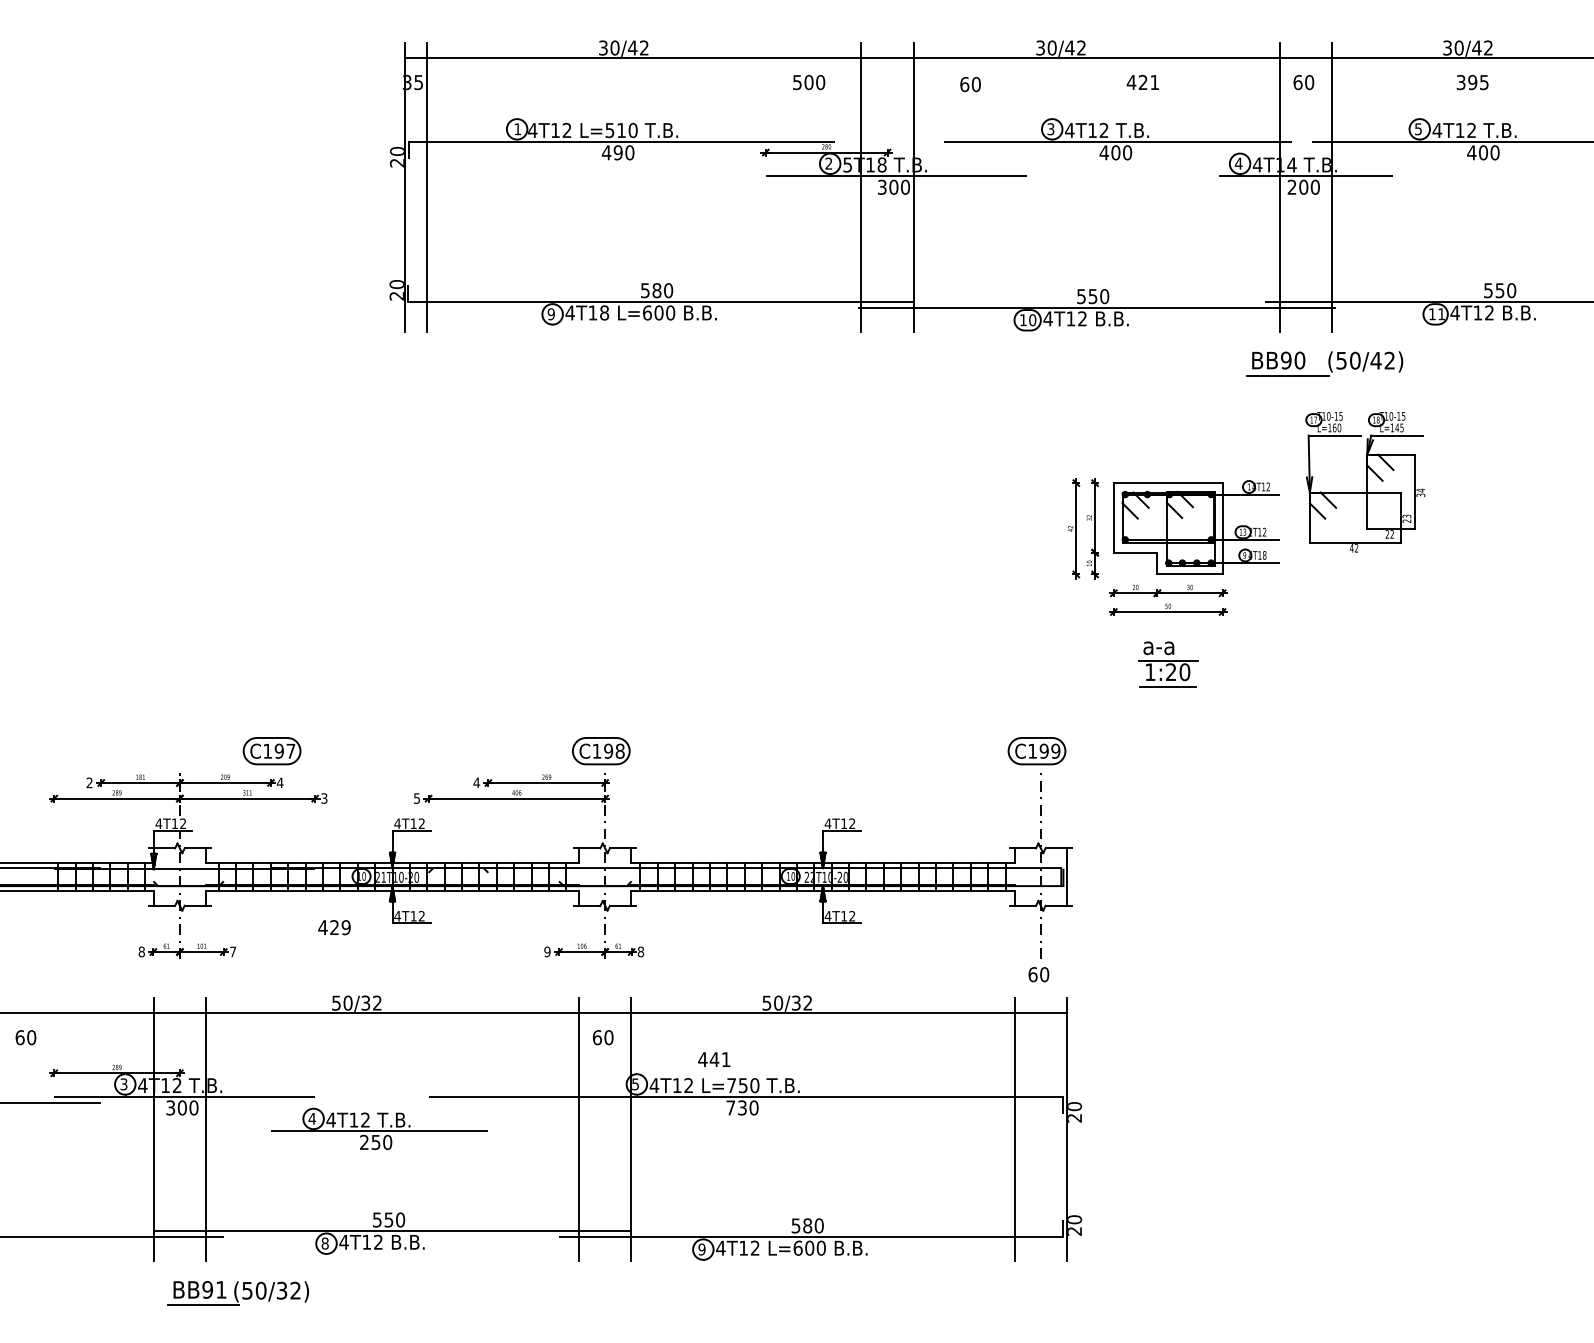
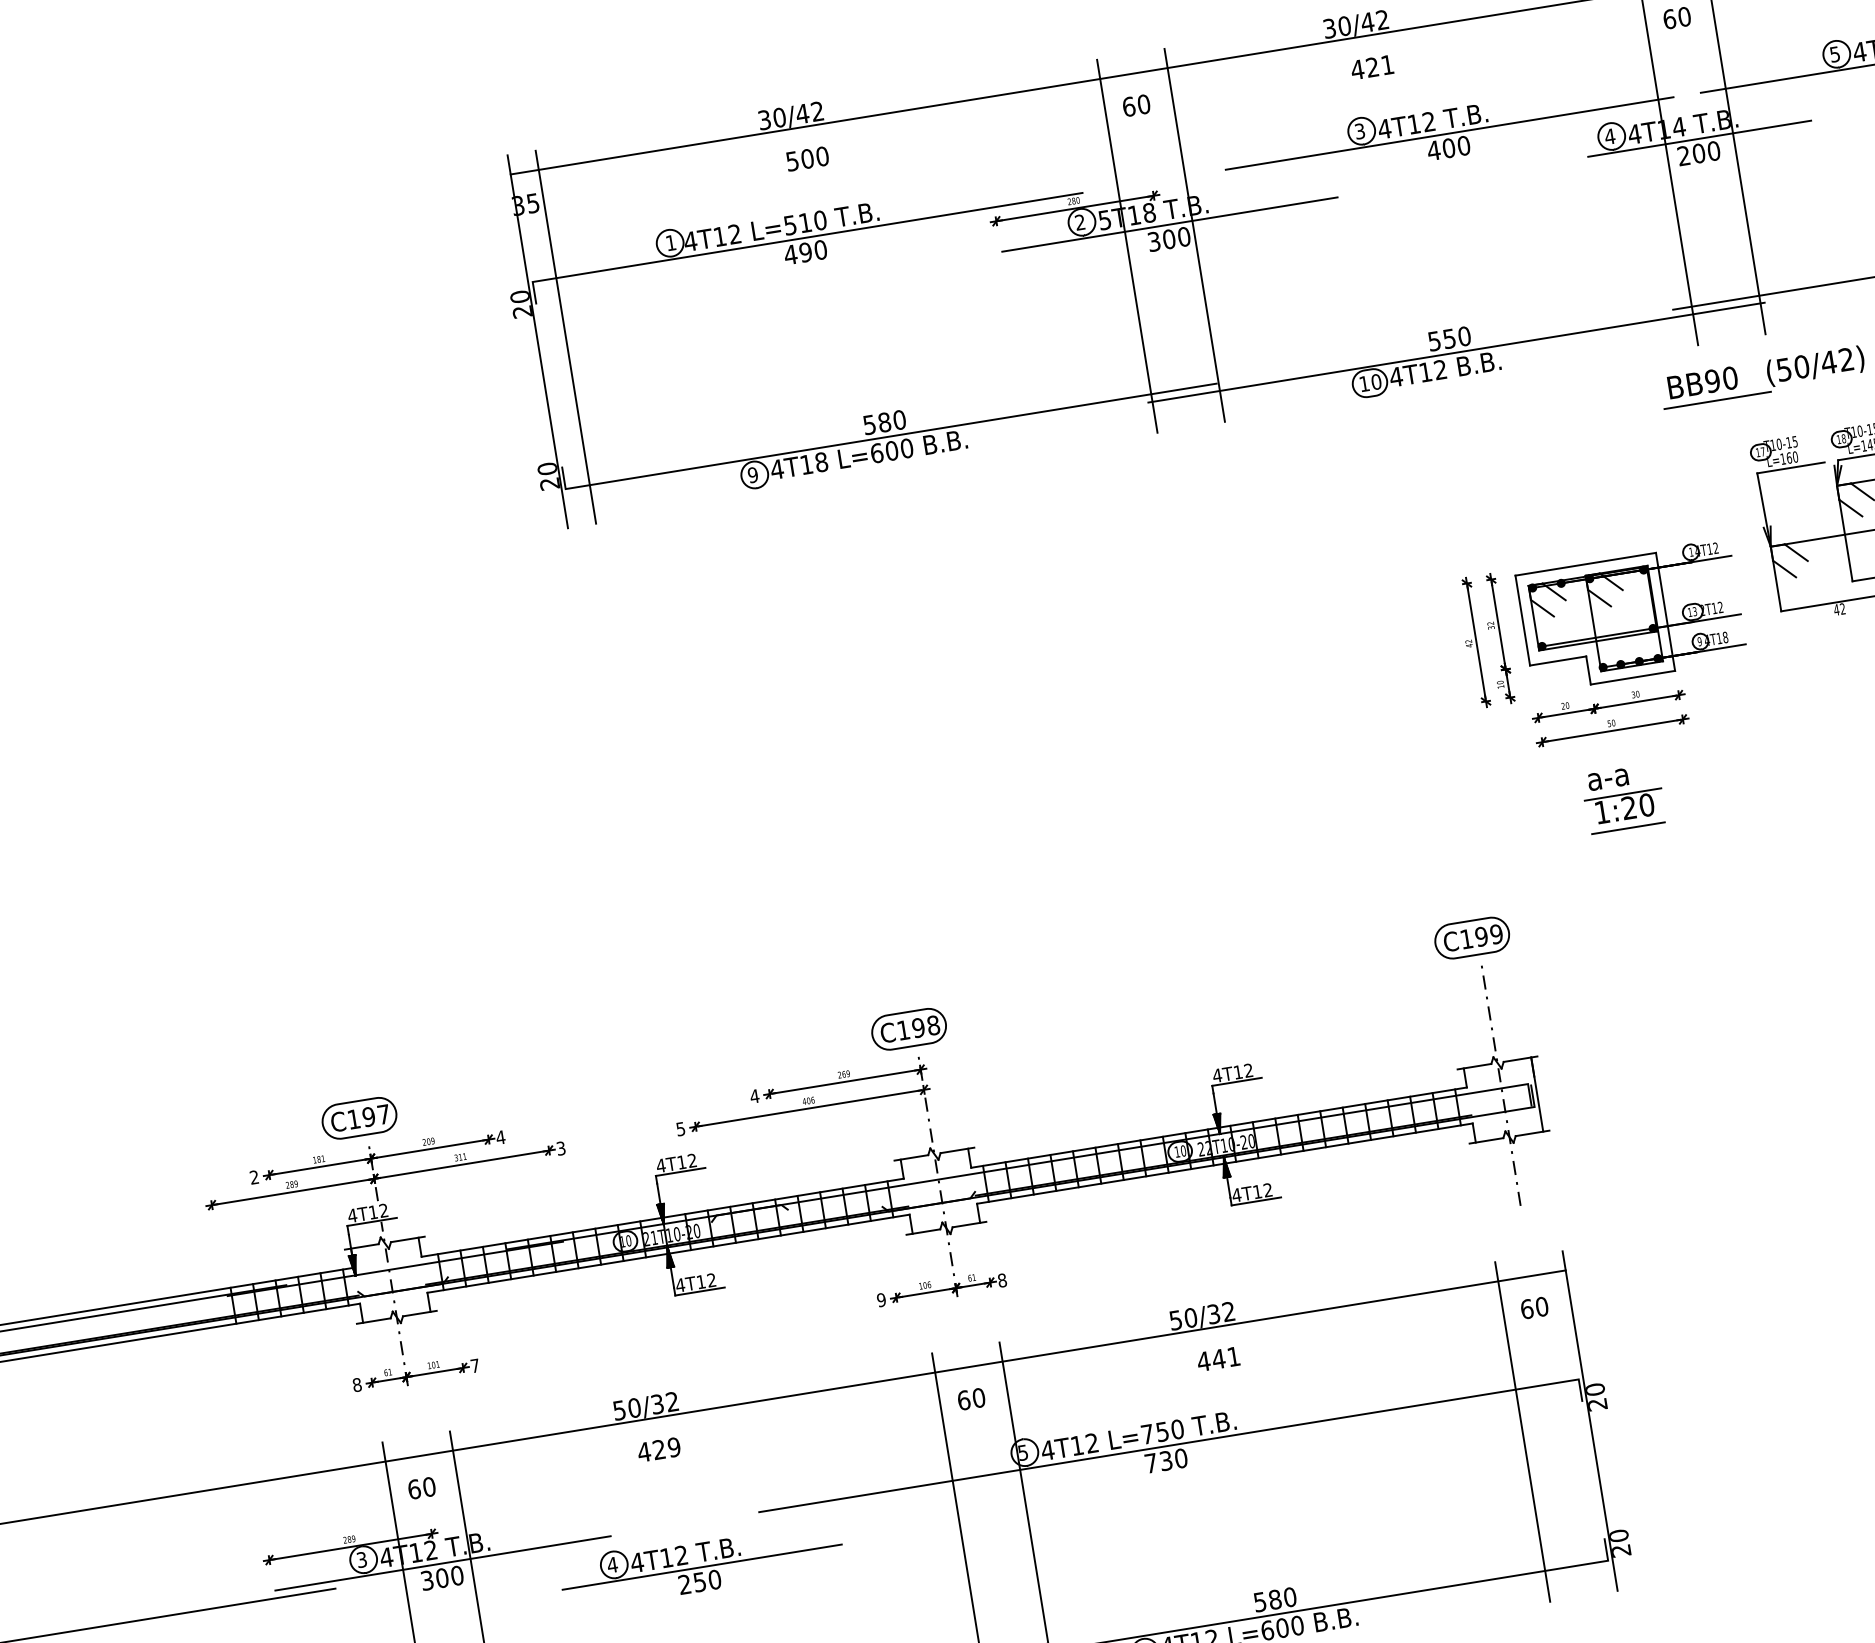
text: (809, 82) -> (808, 158), moved
text: (1142, 82) -> (1371, 67), moved
text: (970, 84) -> (1136, 105), moved
part: (271, 751) -> (358, 1118), moved
text: (334, 927) -> (659, 1449), moved
text: (1038, 974) -> (1534, 1307), moved
text: (25, 1037) -> (421, 1488), moved
text: (714, 1059) -> (1218, 1358), moved

